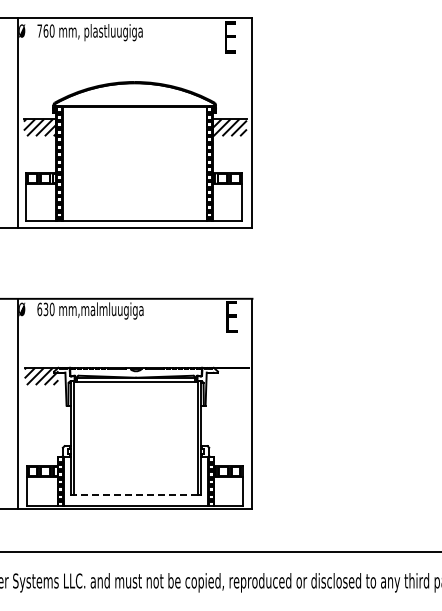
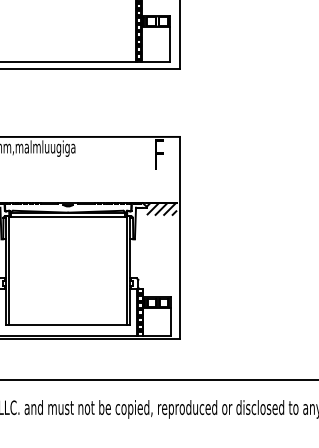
text: (233, 316) -> (161, 153), E -> F
hatch: (233, 373) -> (161, 208), added
line: (136, 494) -> (68, 324), dashed -> solid

